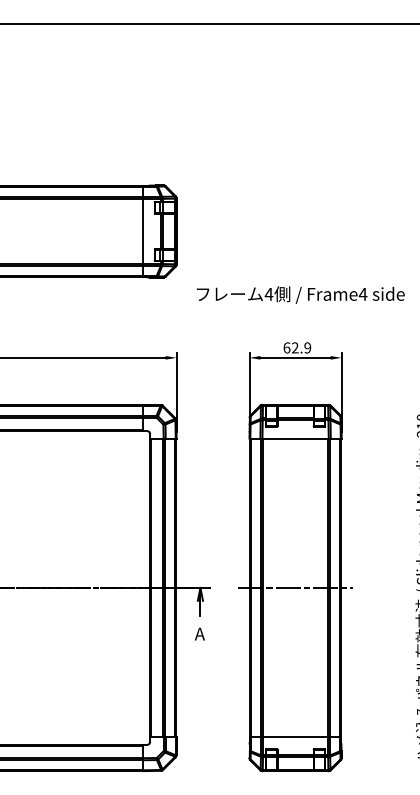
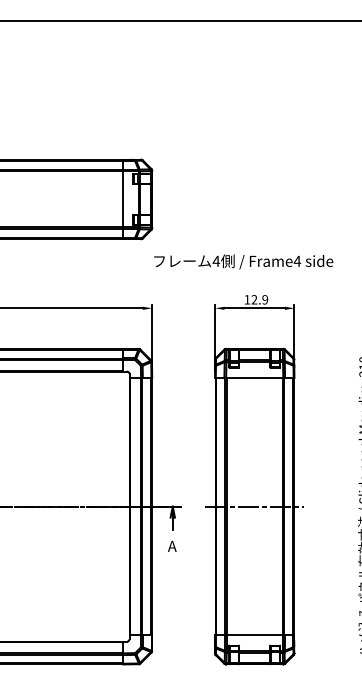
text: (300, 294) -> (243, 261), moved
text: (286, 347) -> (246, 299), 62.9 -> 12.9

